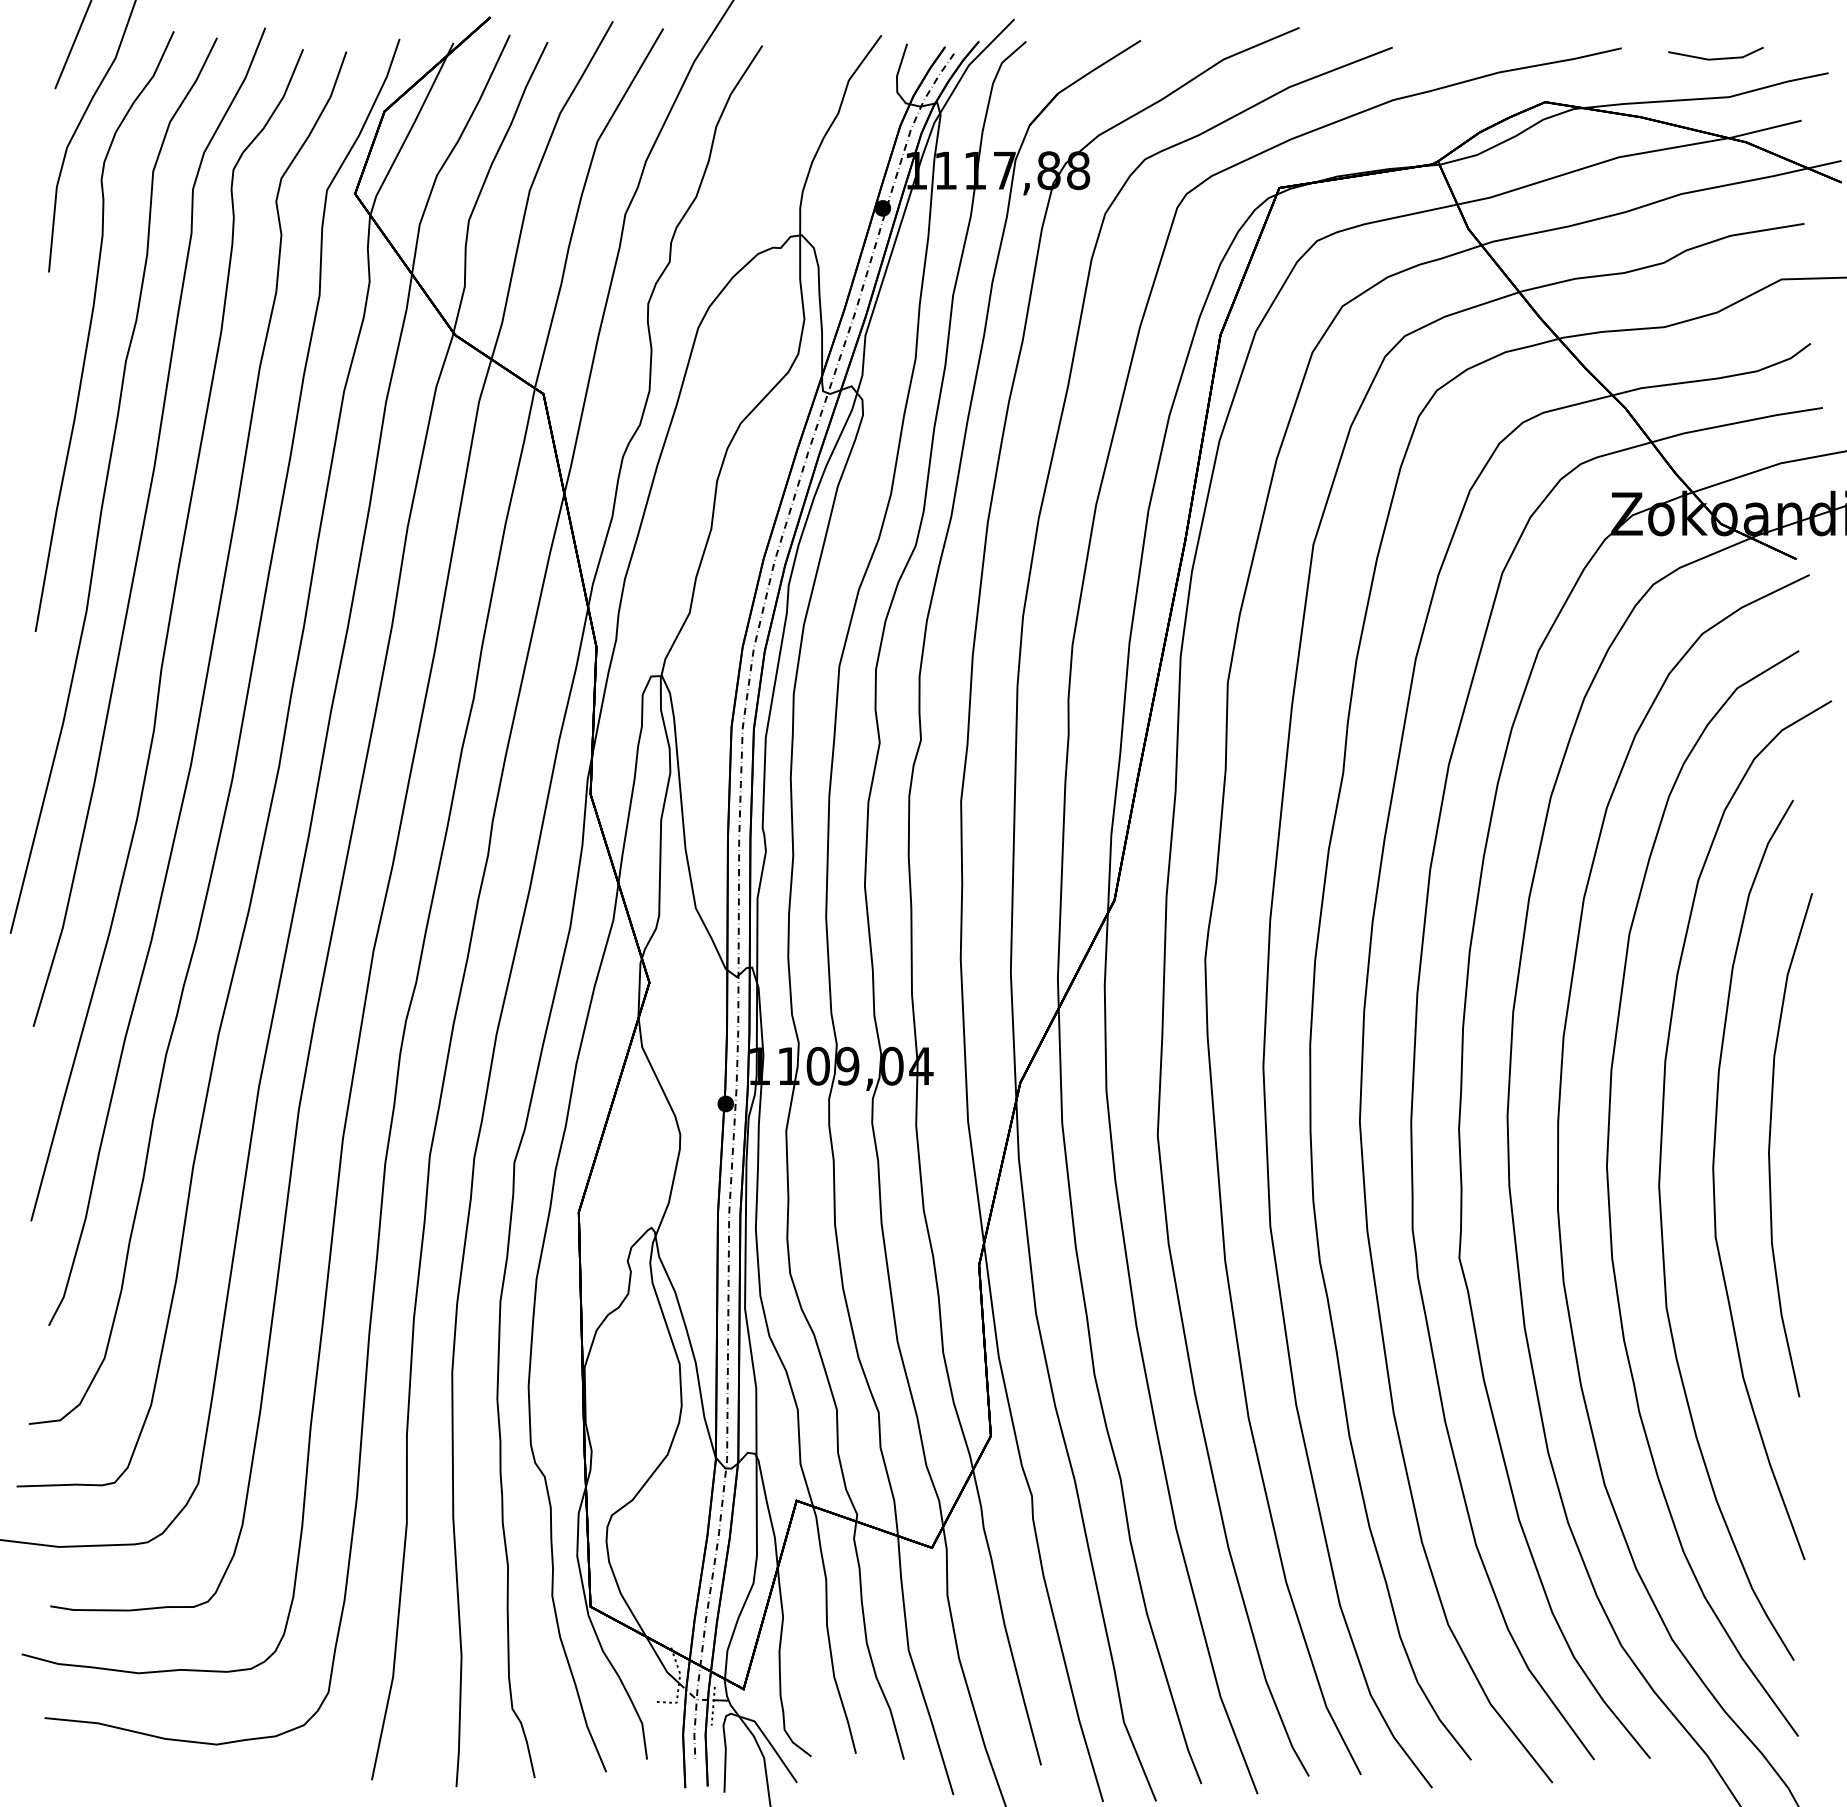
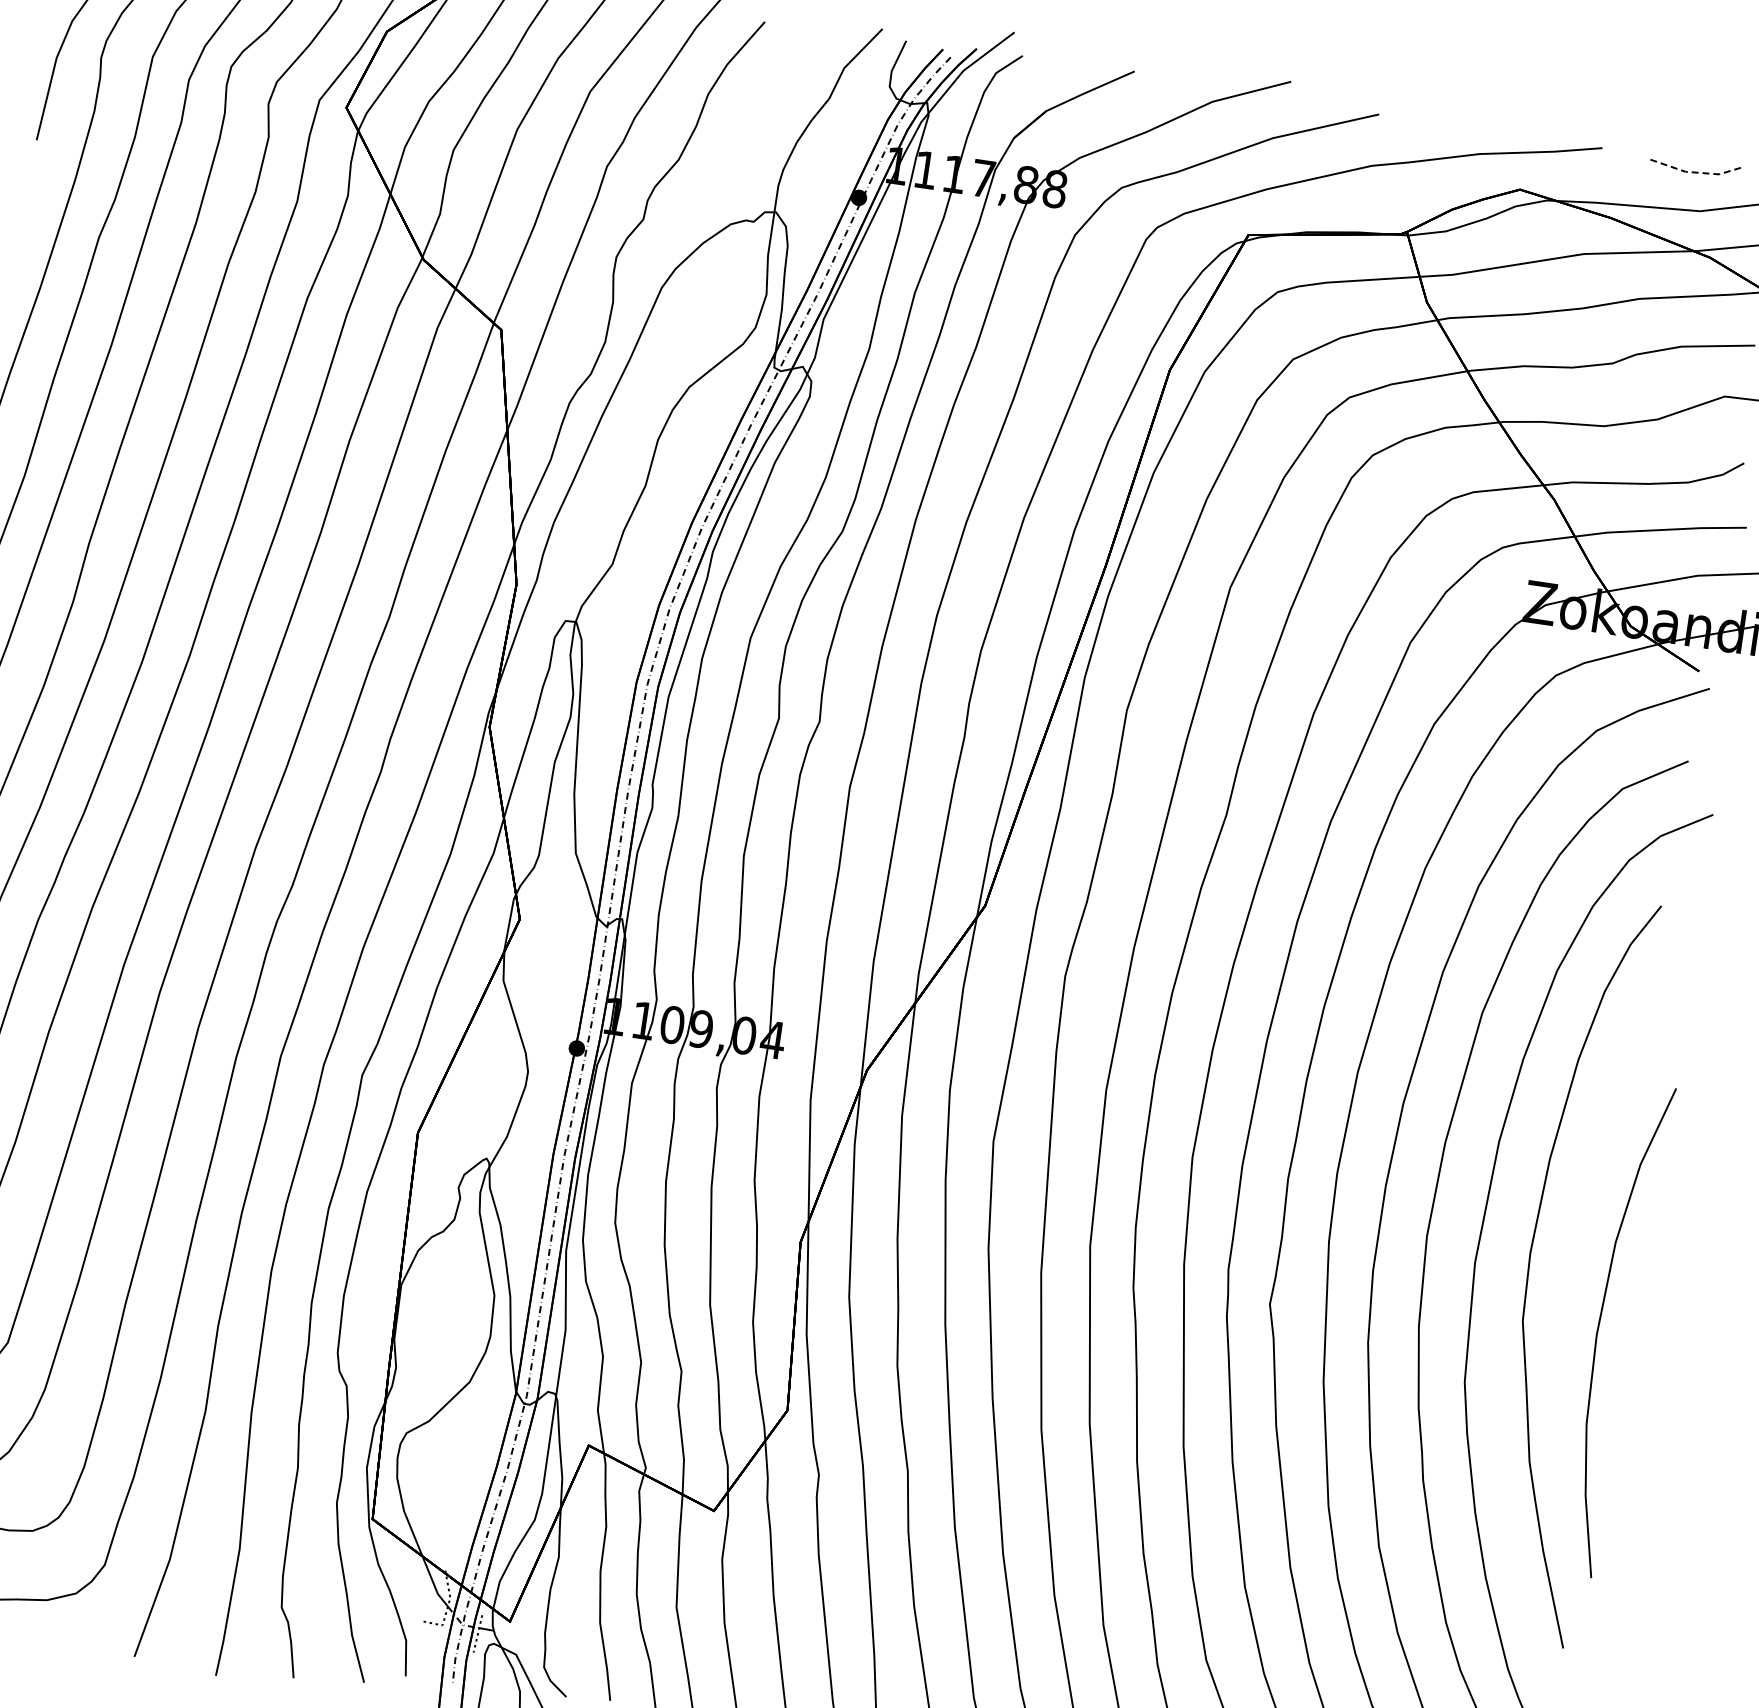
line: (1716, 59) -> (1693, 172), solid -> dashed
curve: (1770, 1145) -> (1599, 1328), moved

